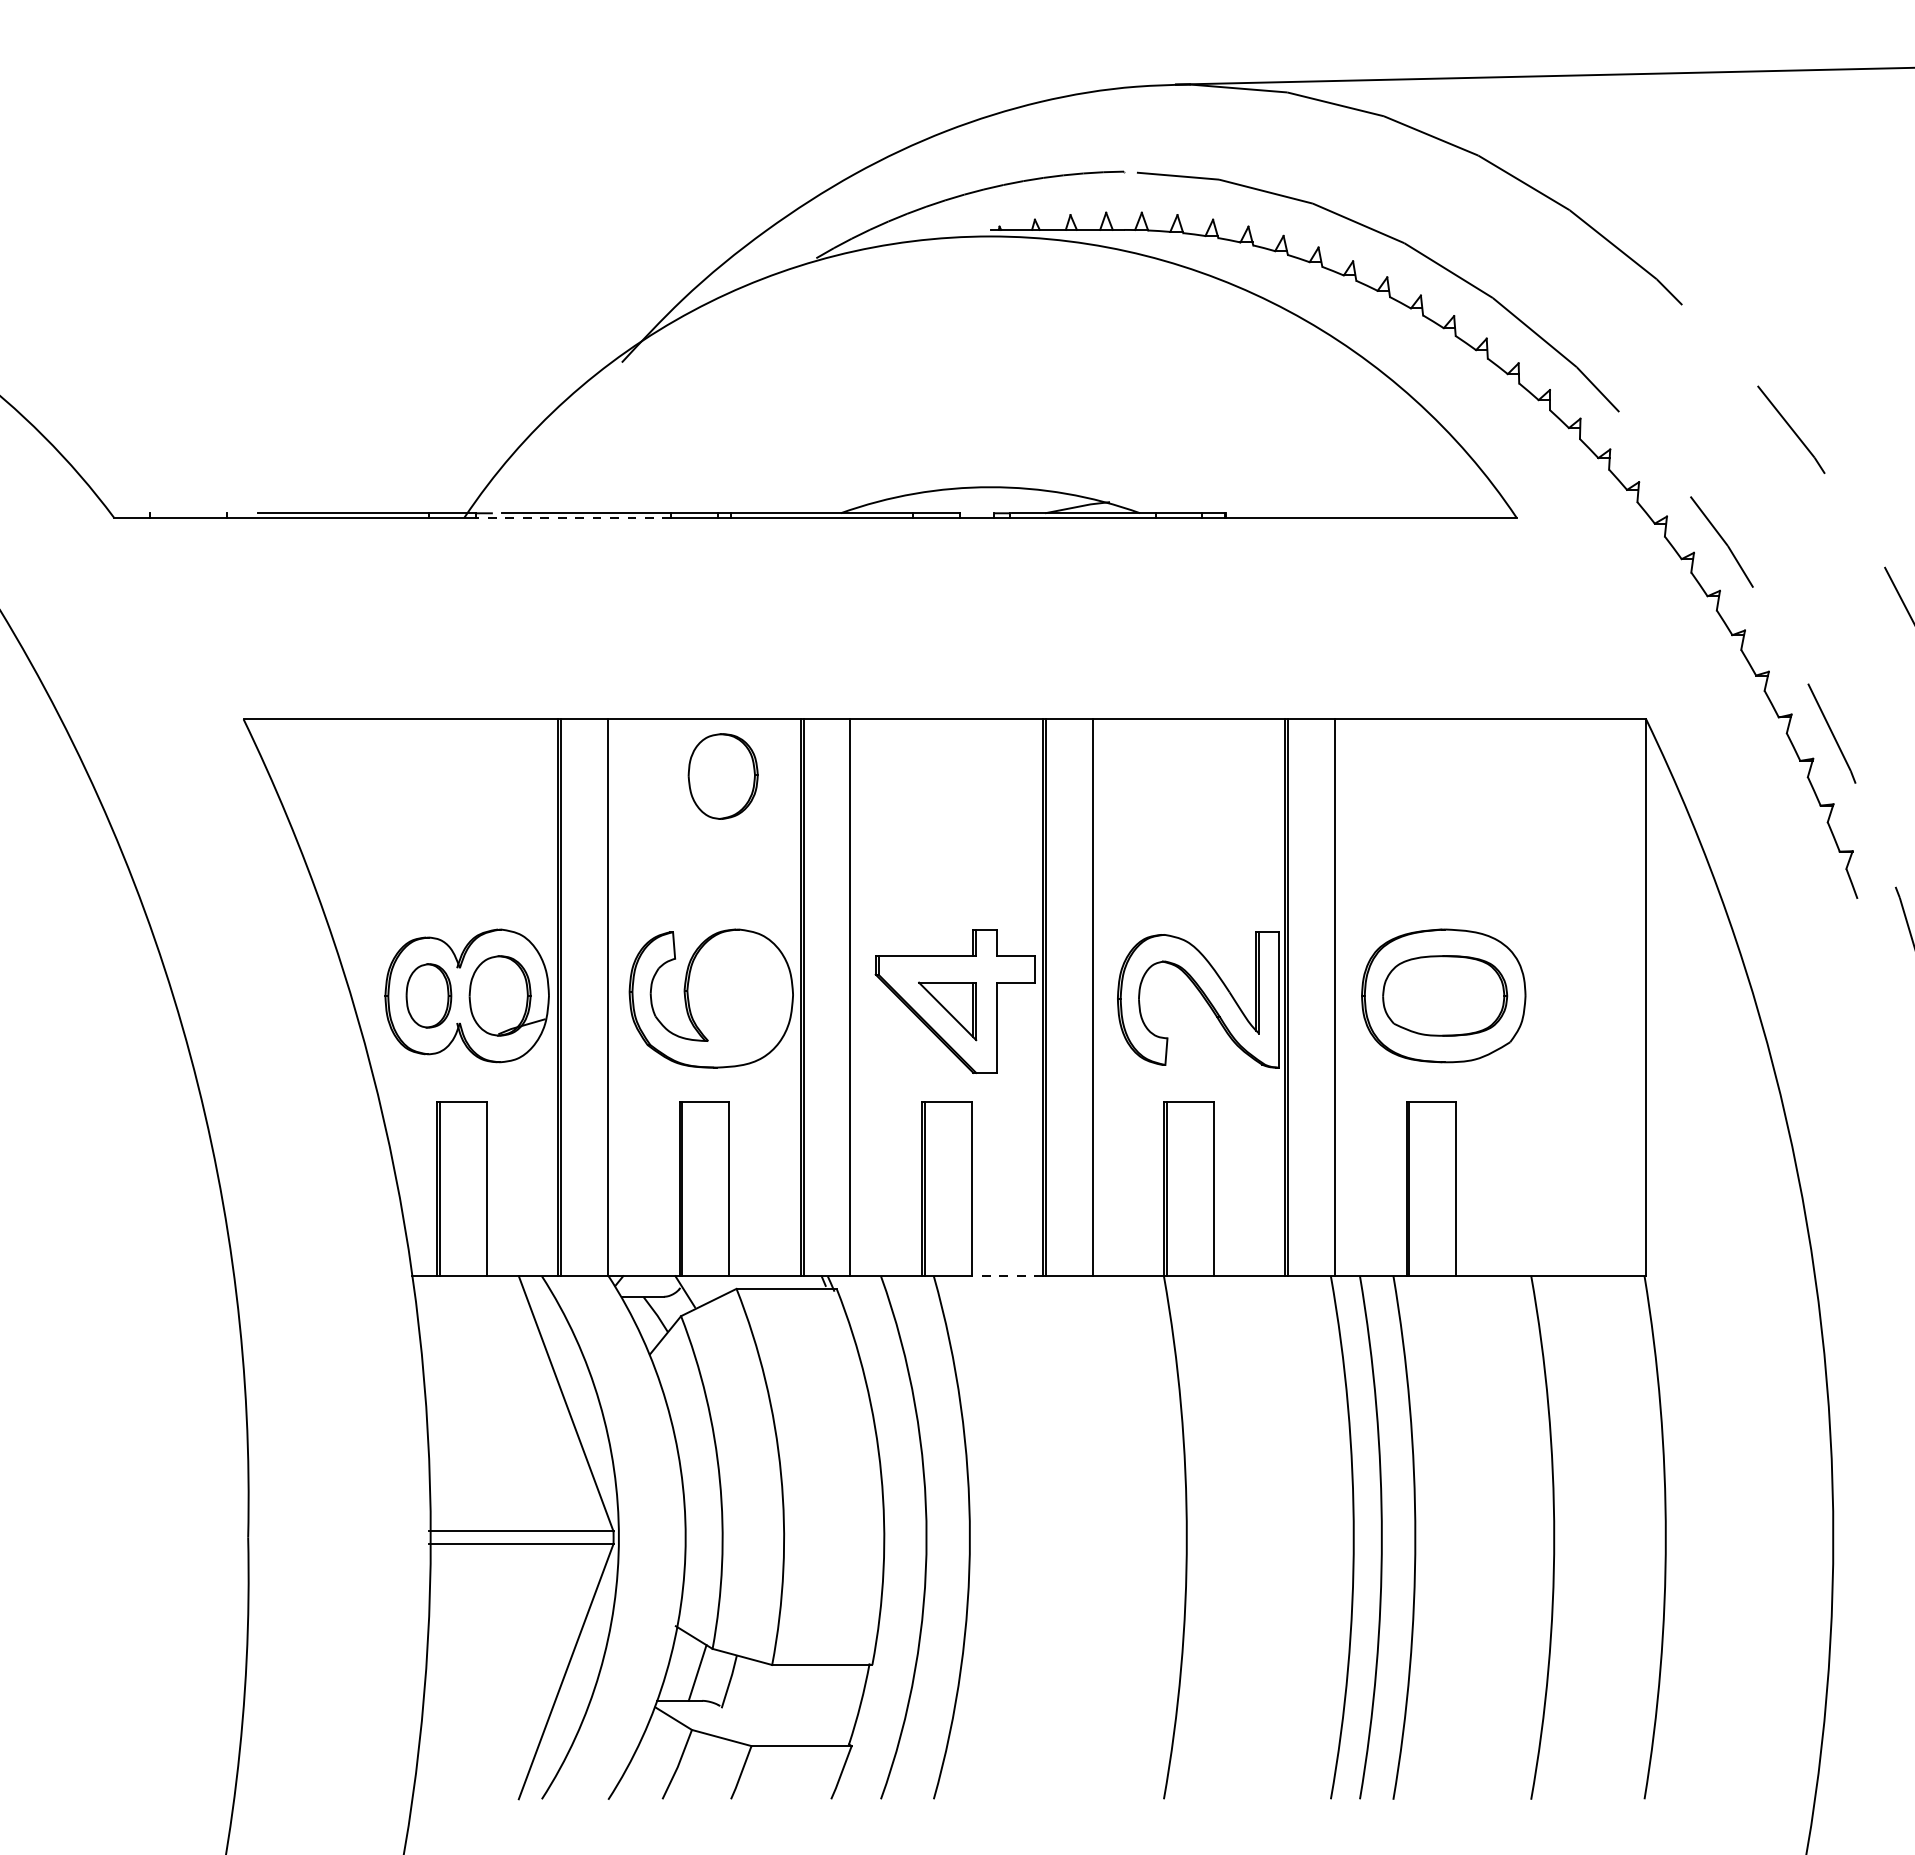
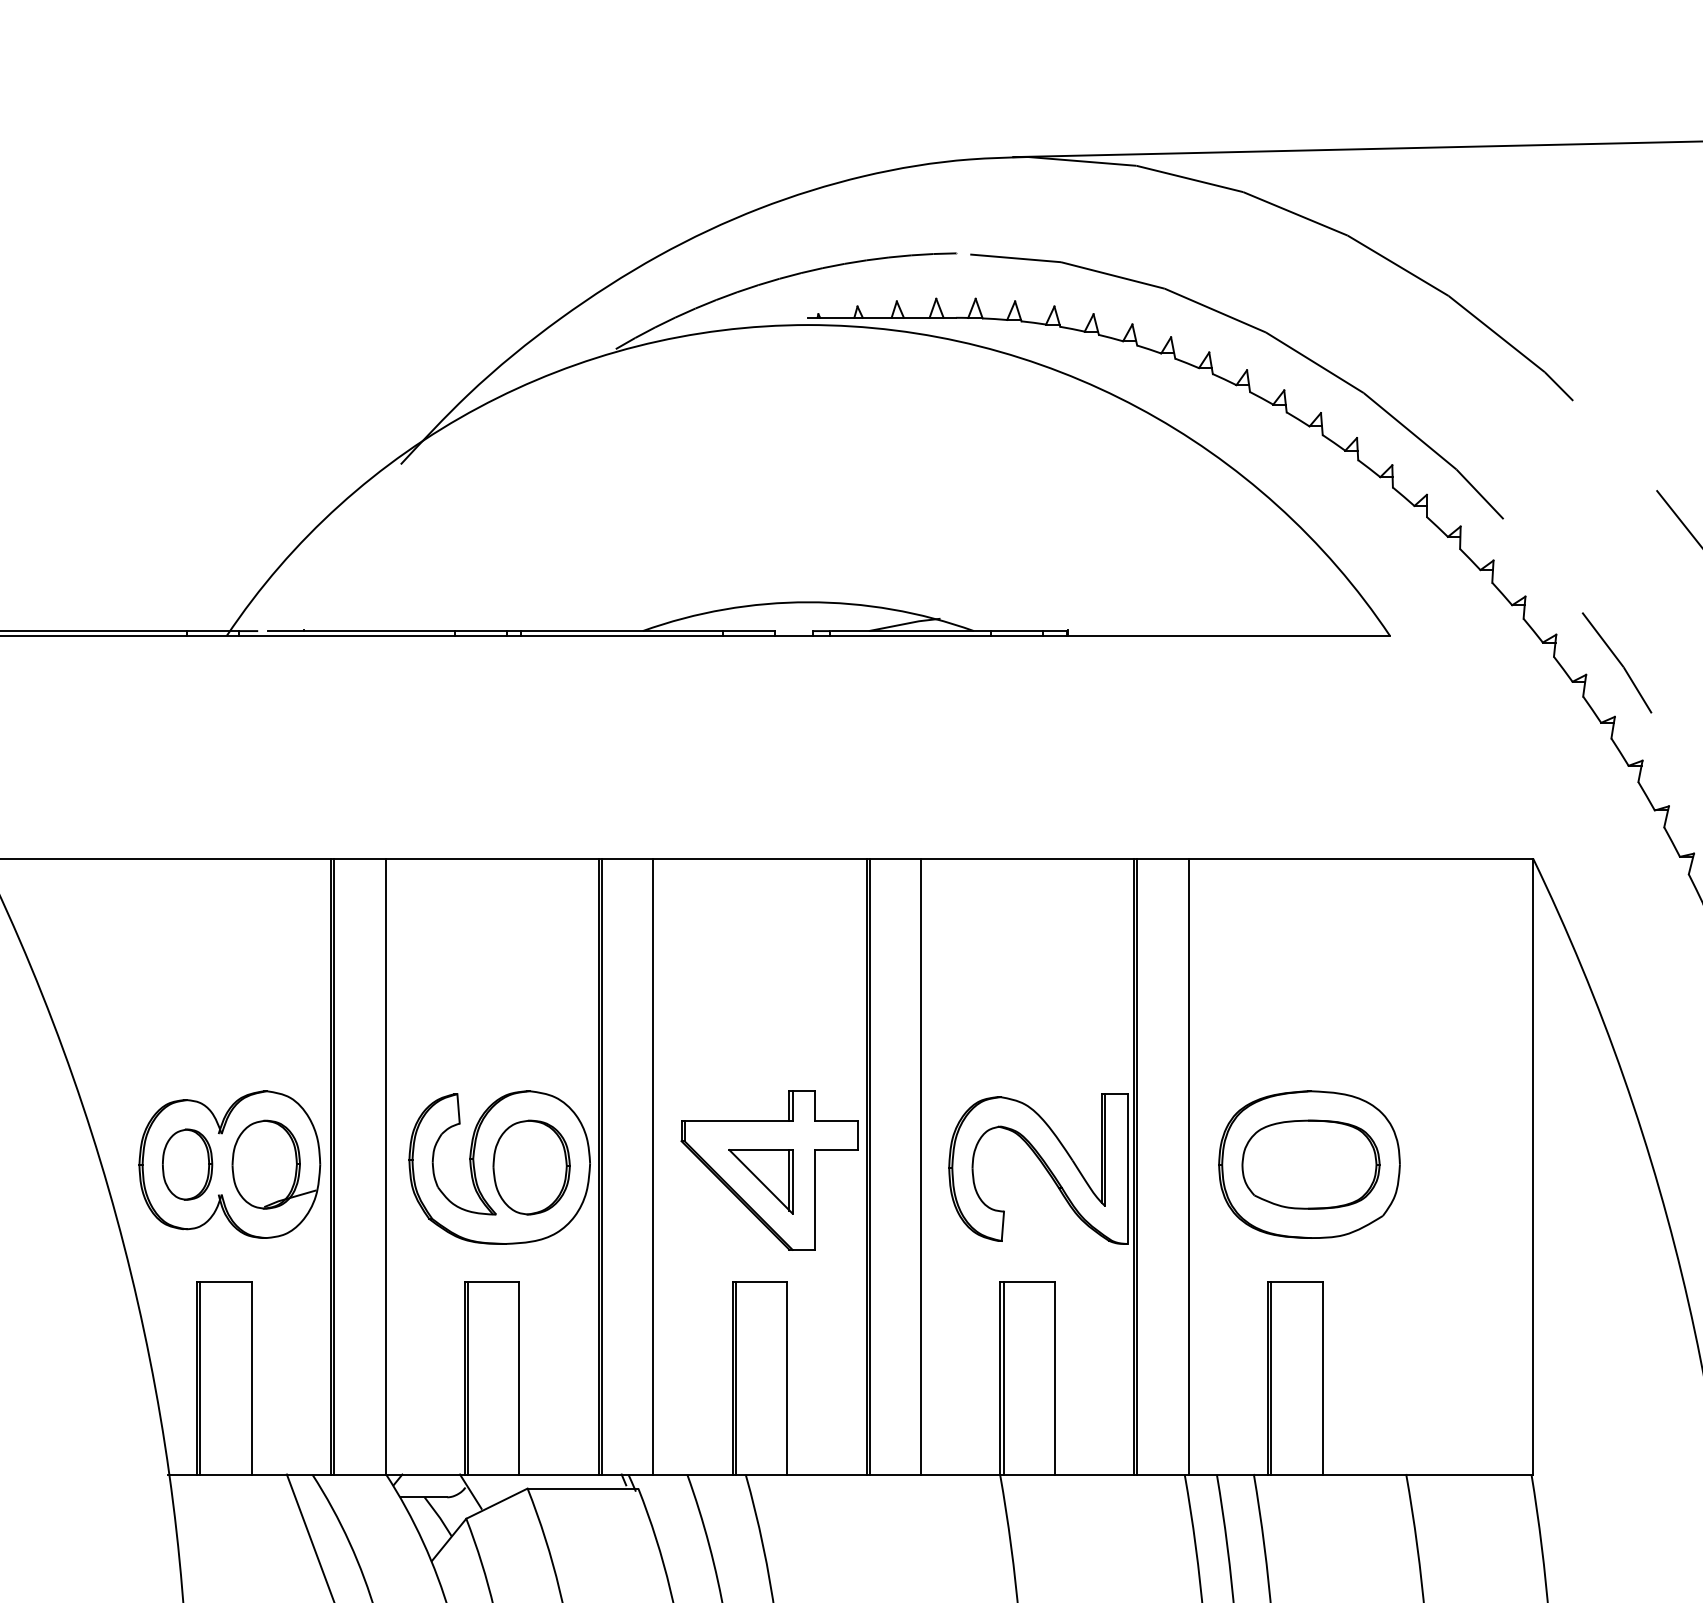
line: (573, 517) -> (347, 635), dashed -> solid
part: (722, 776) -> (530, 1167), moved
line: (1007, 1276) -> (827, 1474), dashed -> solid

